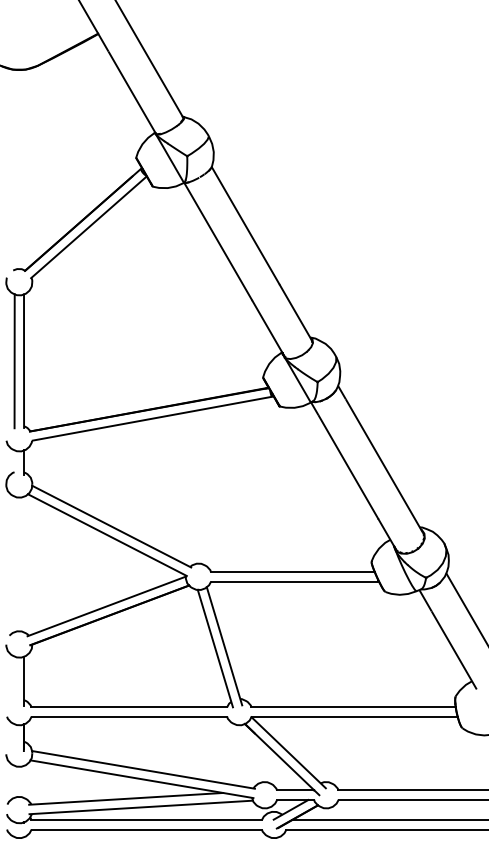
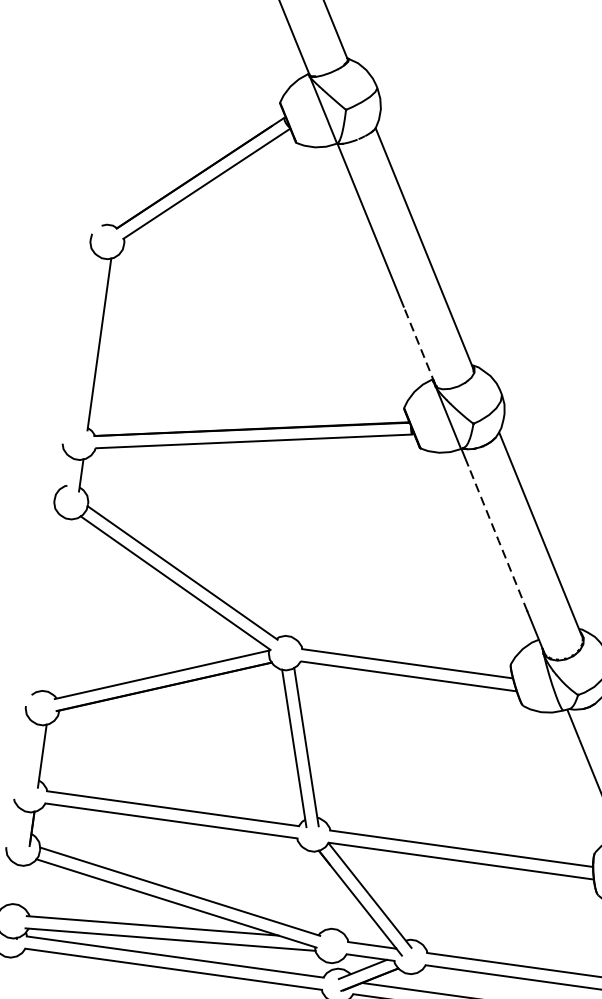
line: (268, 328) -> (419, 346), solid -> dashed
line: (14, 361) -> (87, 343), removed
line: (348, 467) -> (497, 539), solid -> dashed

